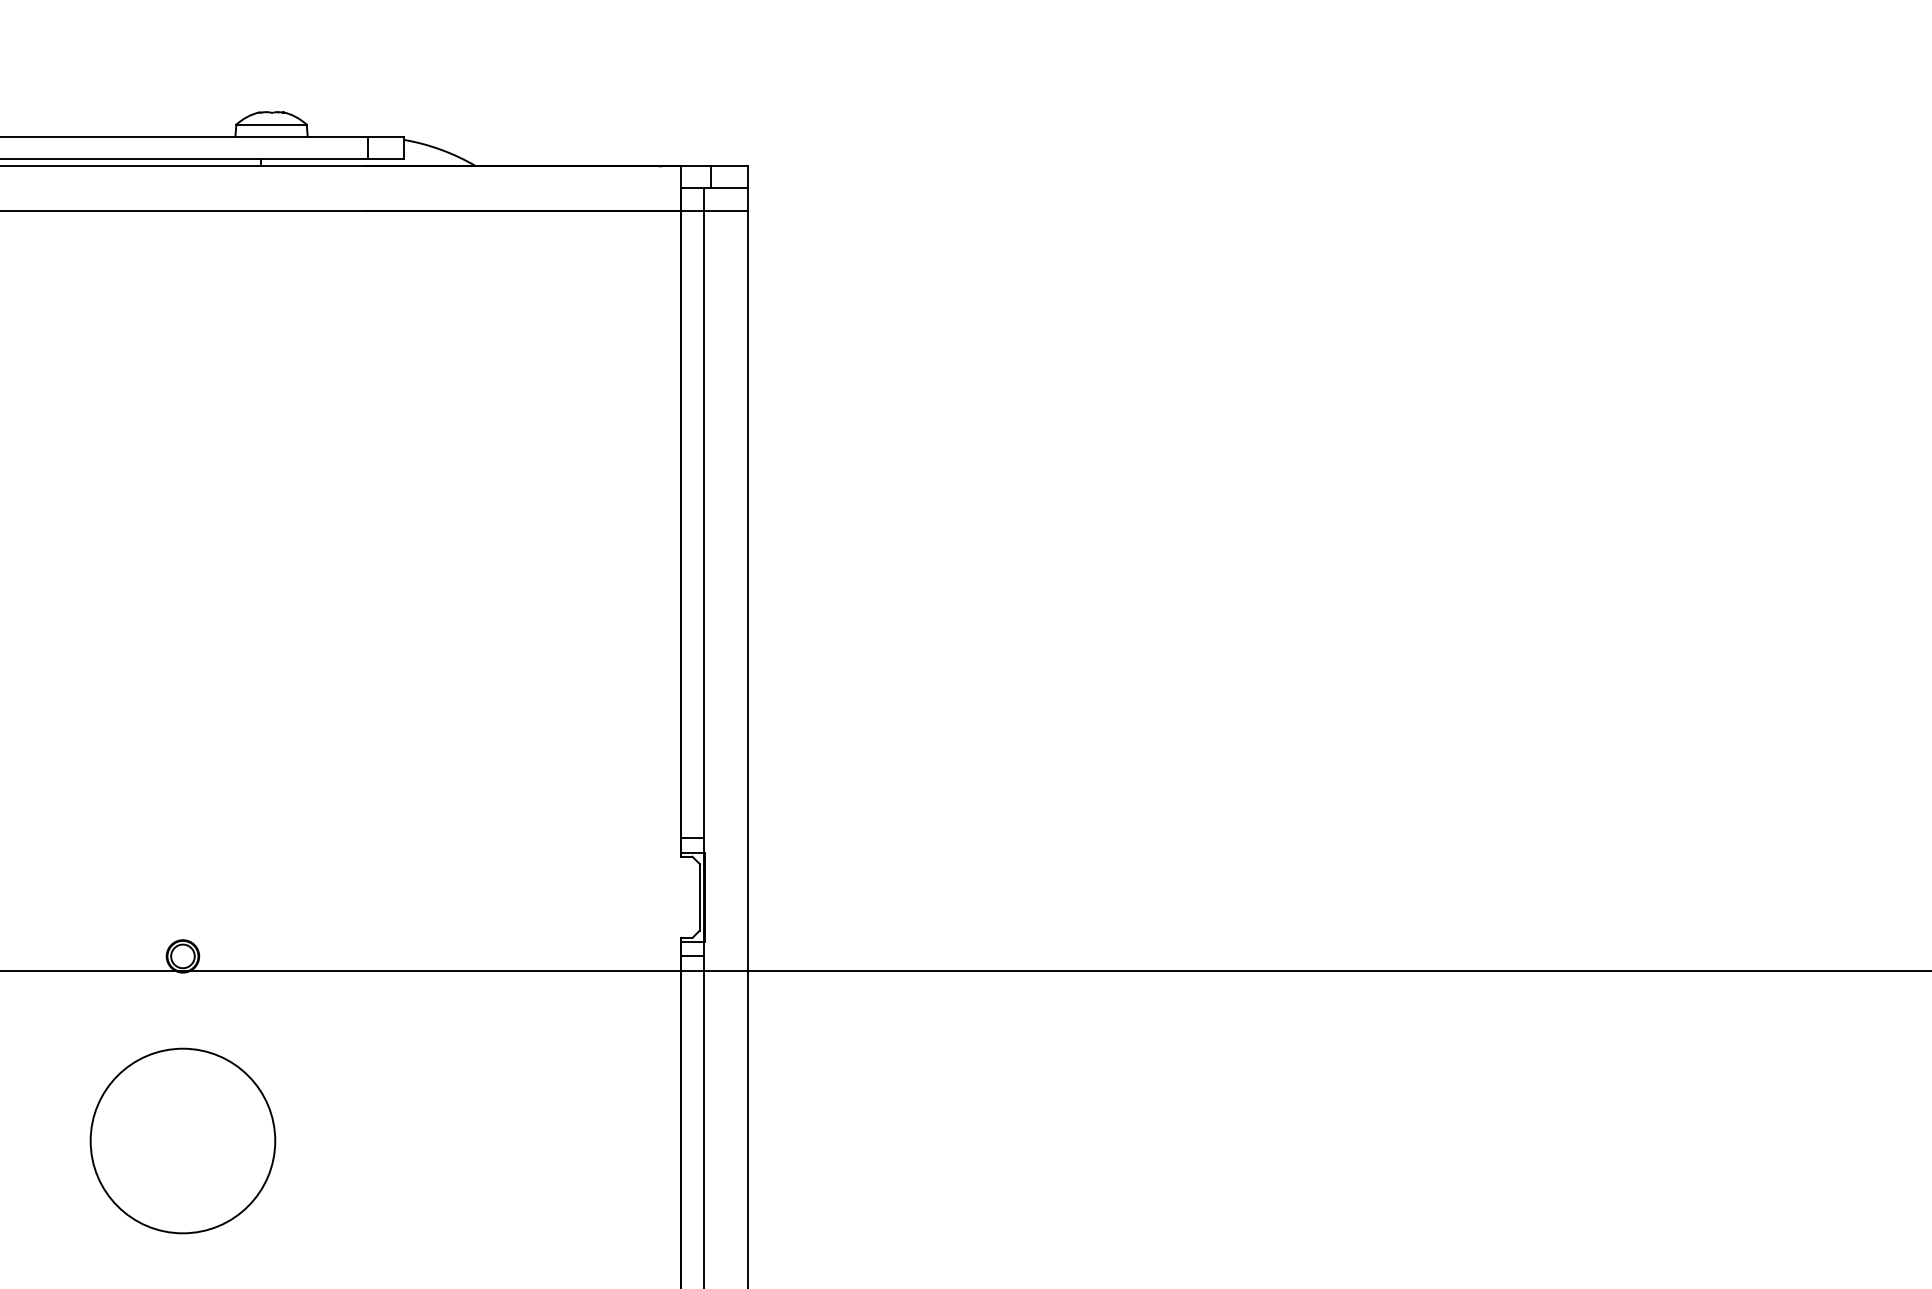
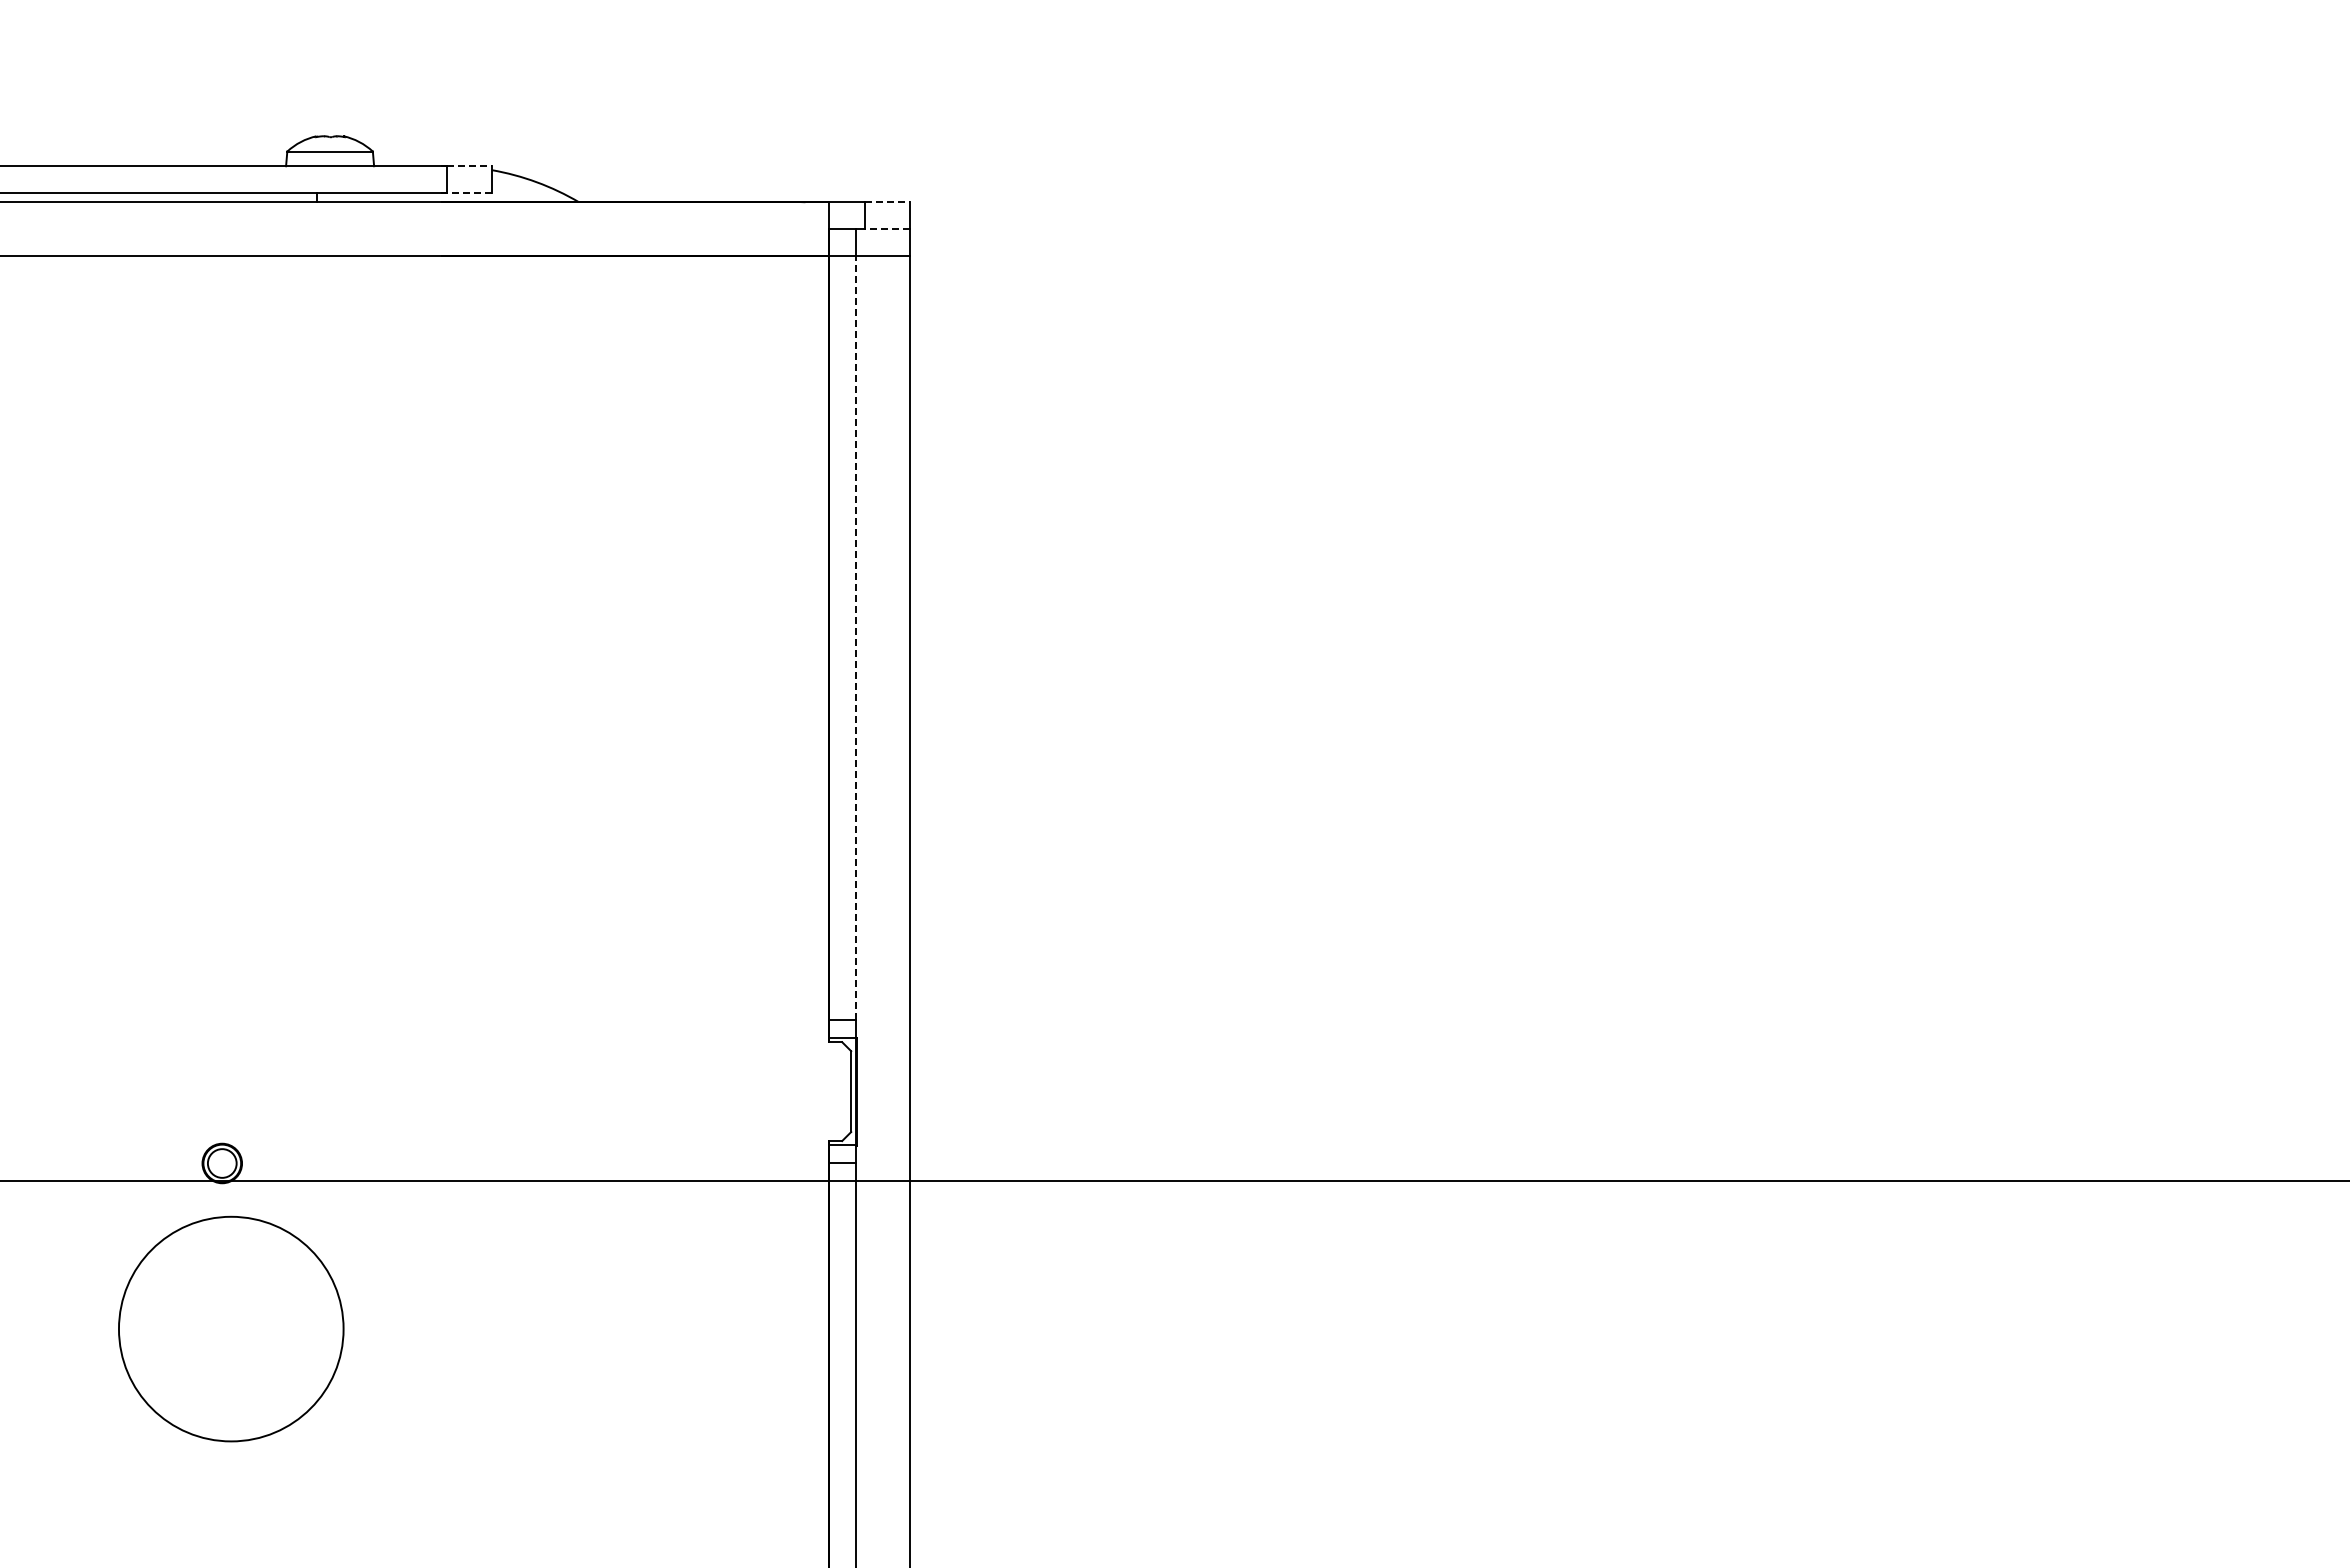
line: (386, 136) -> (469, 166), solid -> dashed
line: (385, 159) -> (468, 193), solid -> dashed
line: (729, 166) -> (887, 202), solid -> dashed
line: (728, 188) -> (886, 229), solid -> dashed
line: (703, 524) -> (855, 637), solid -> dashed
circle: (183, 1140) -> (231, 1328), moved

